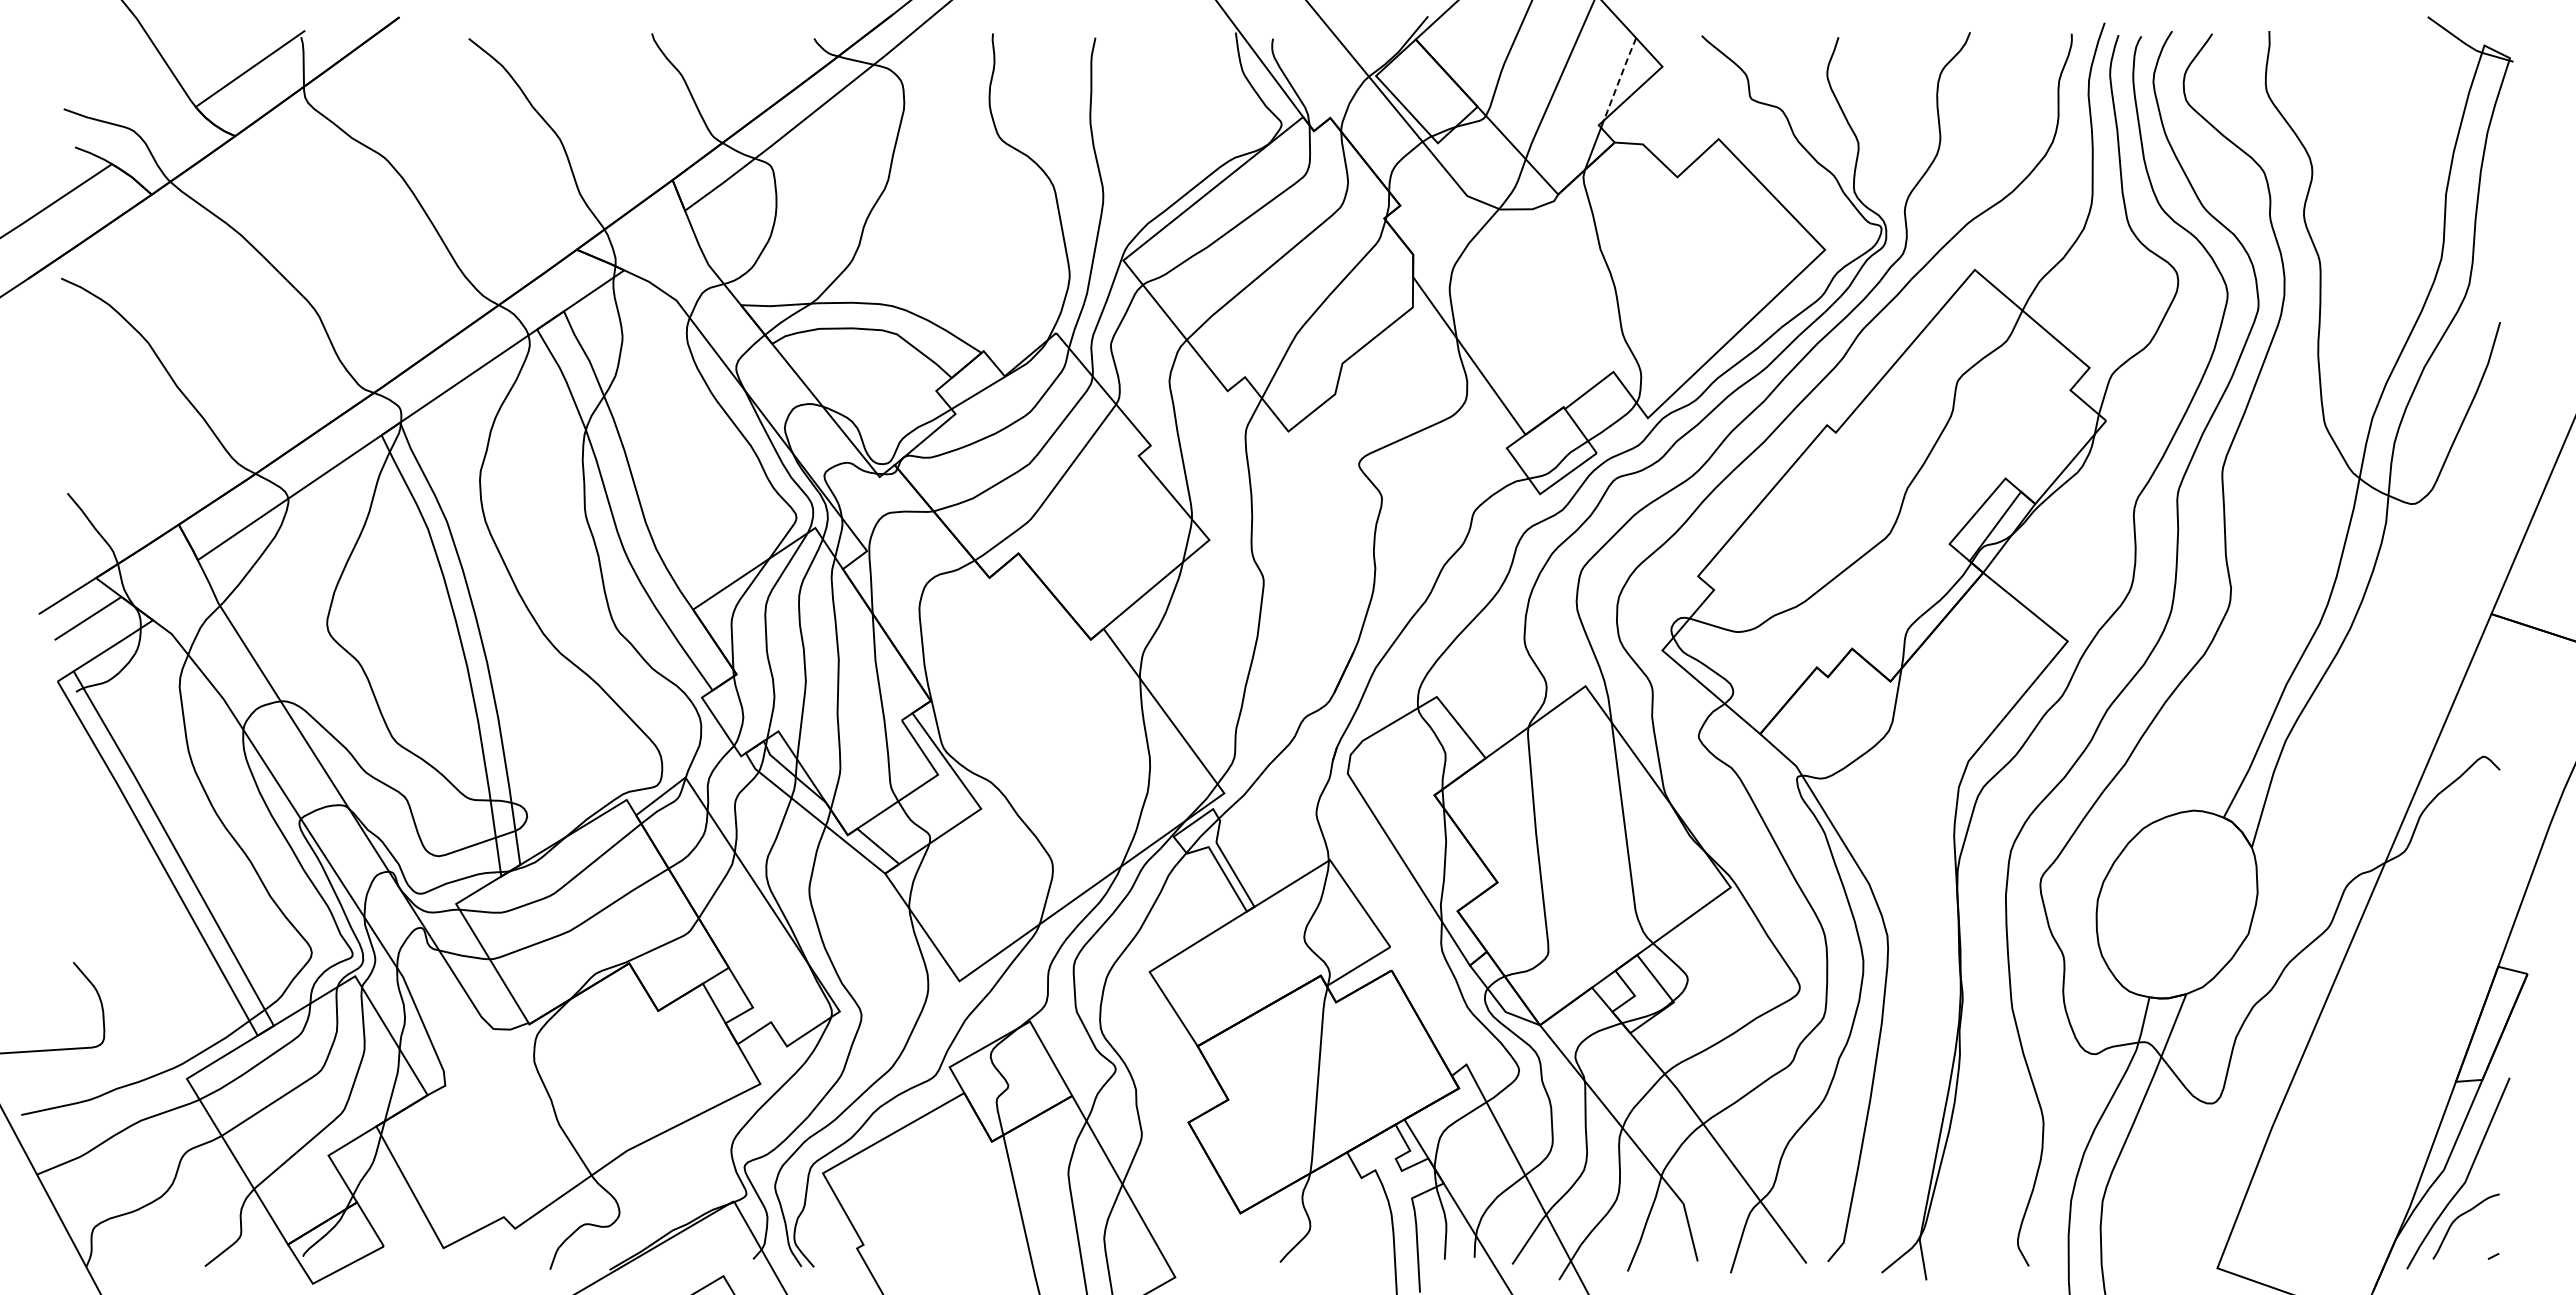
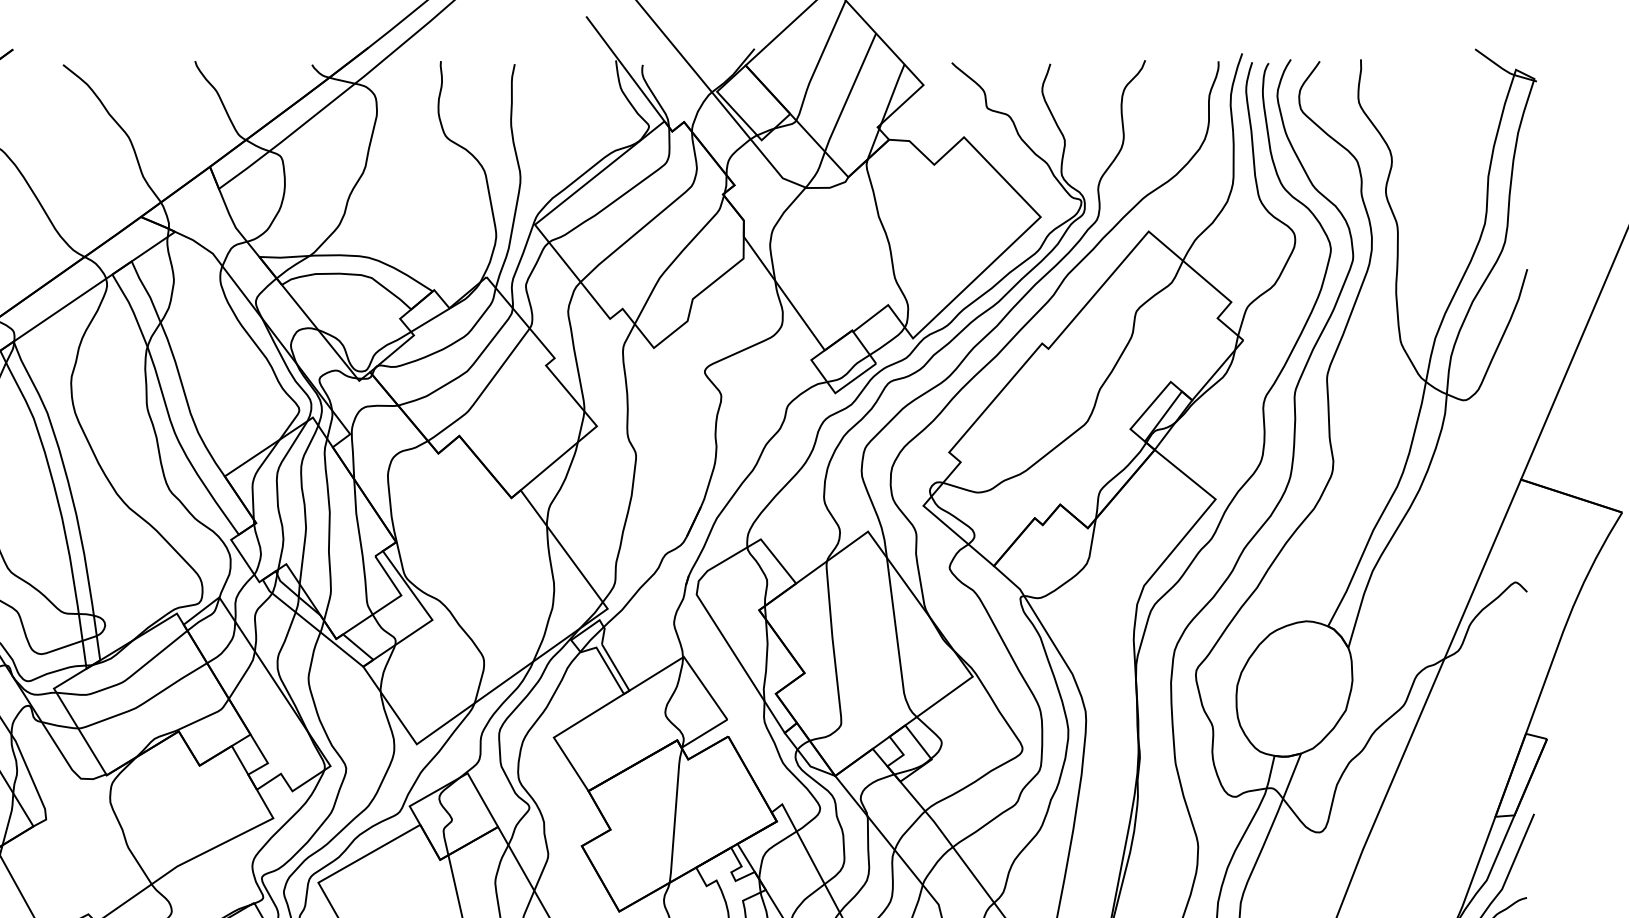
line: (1620, 78) -> (893, 93), dashed -> solid

